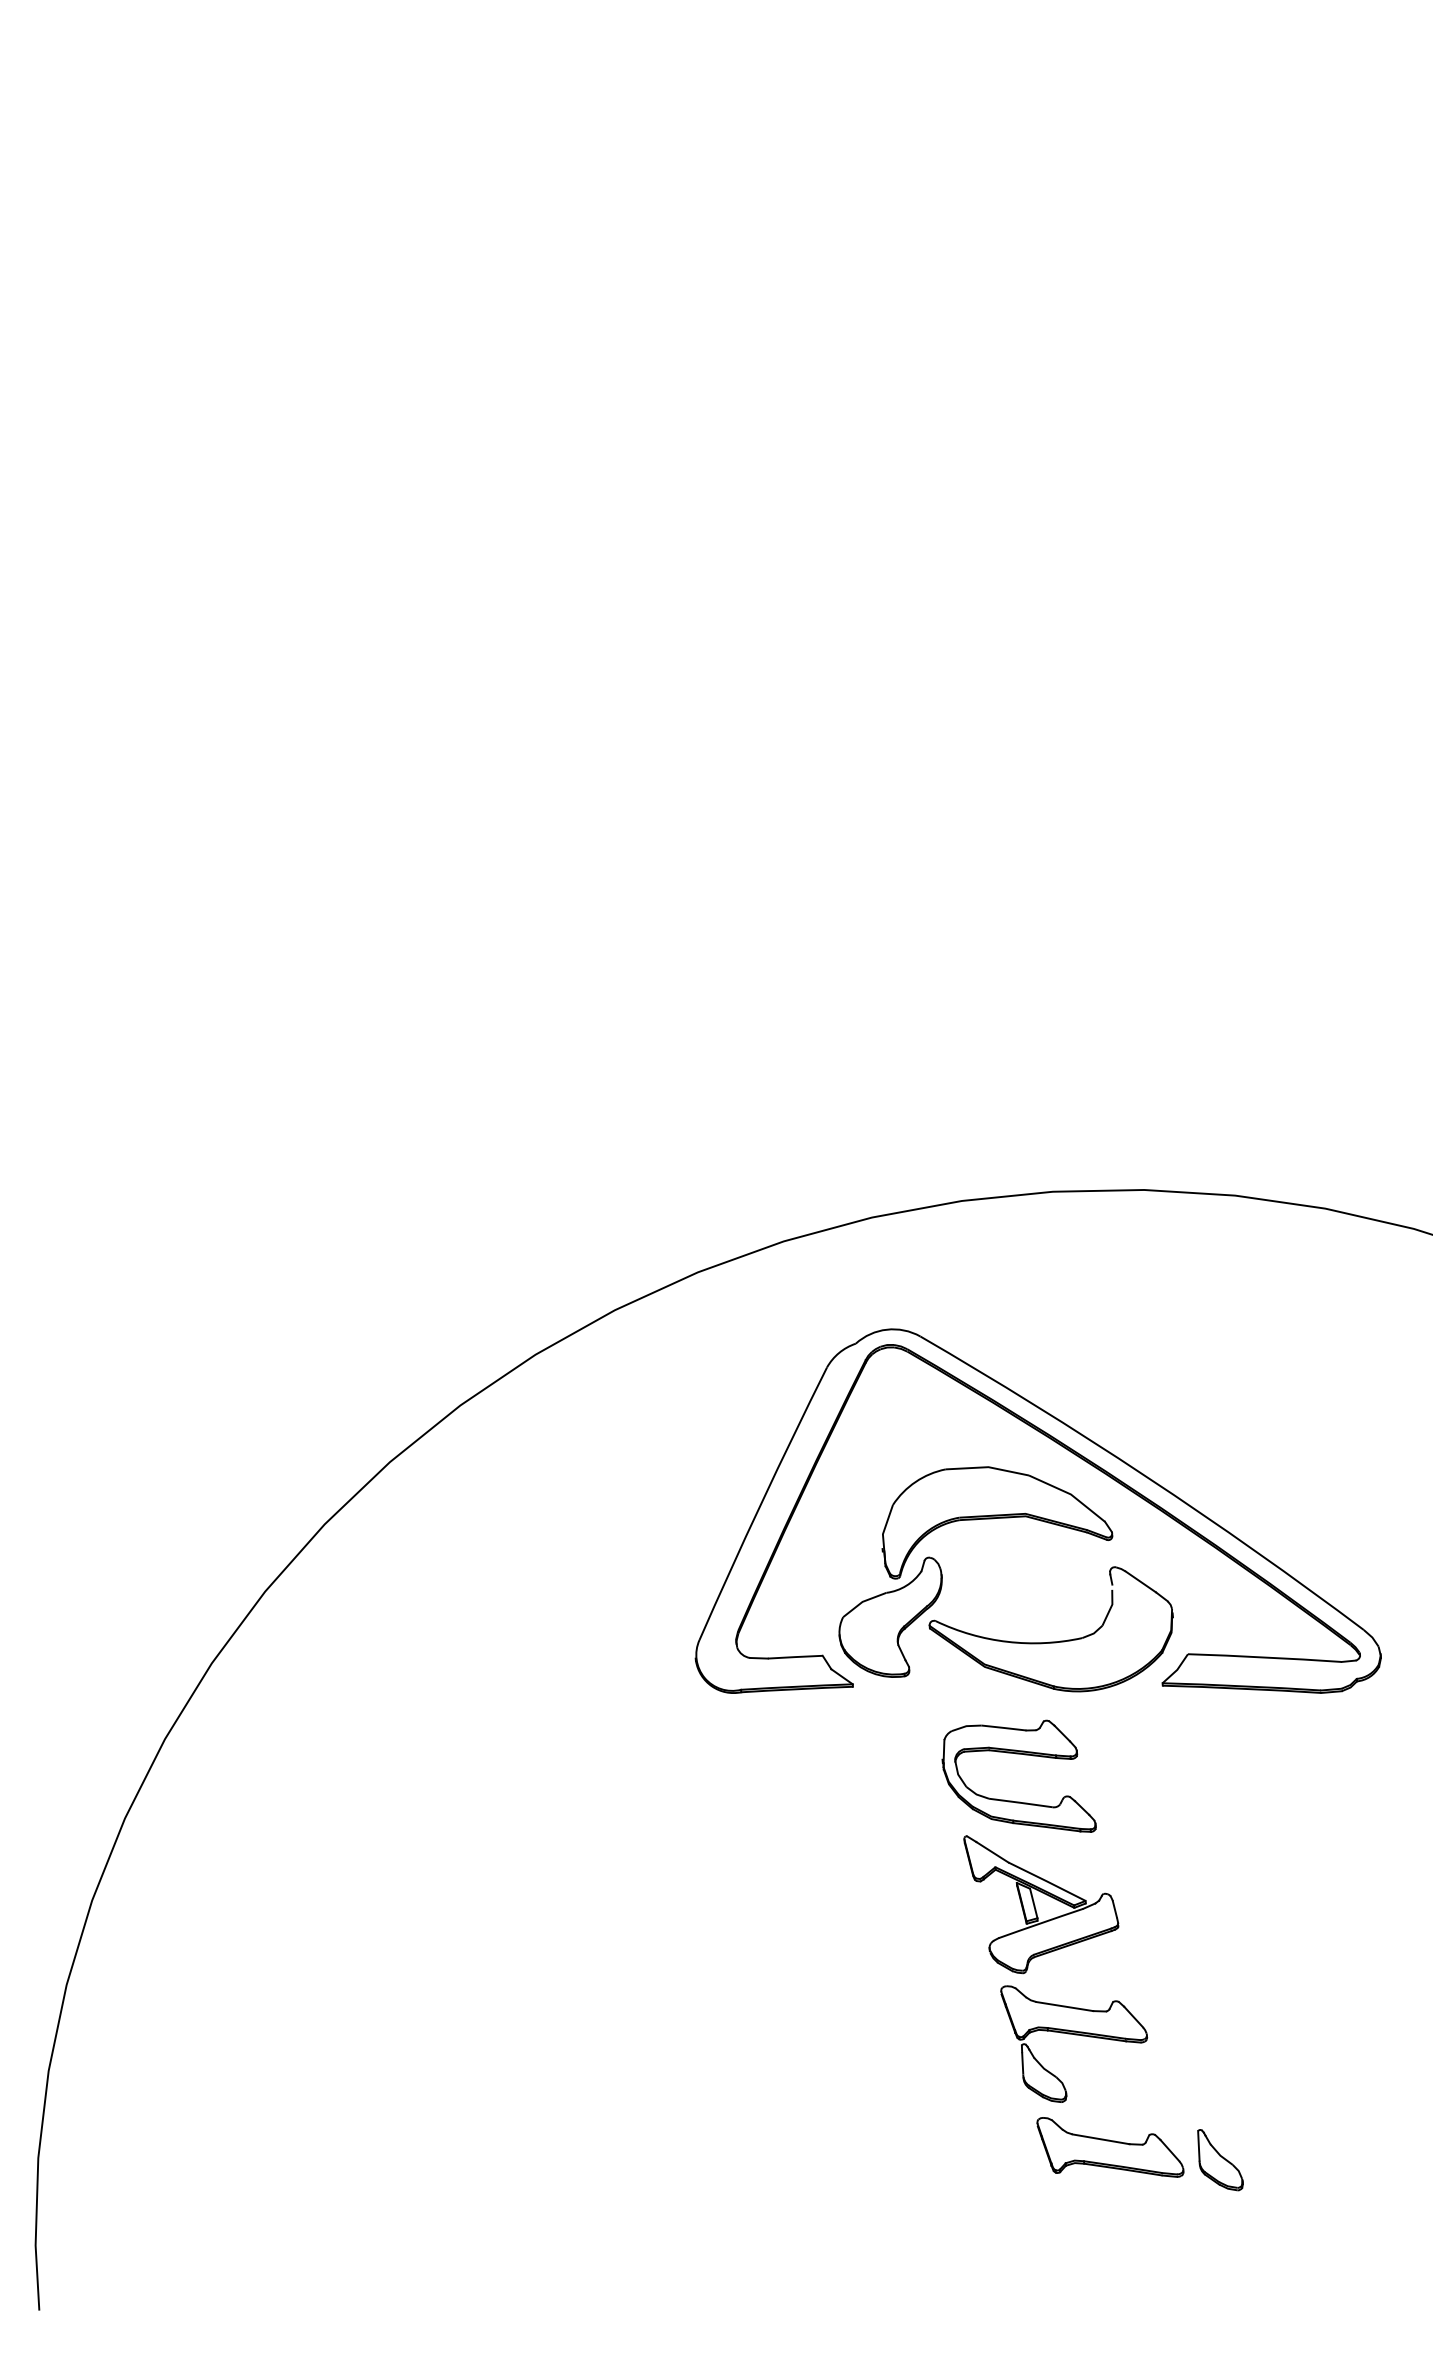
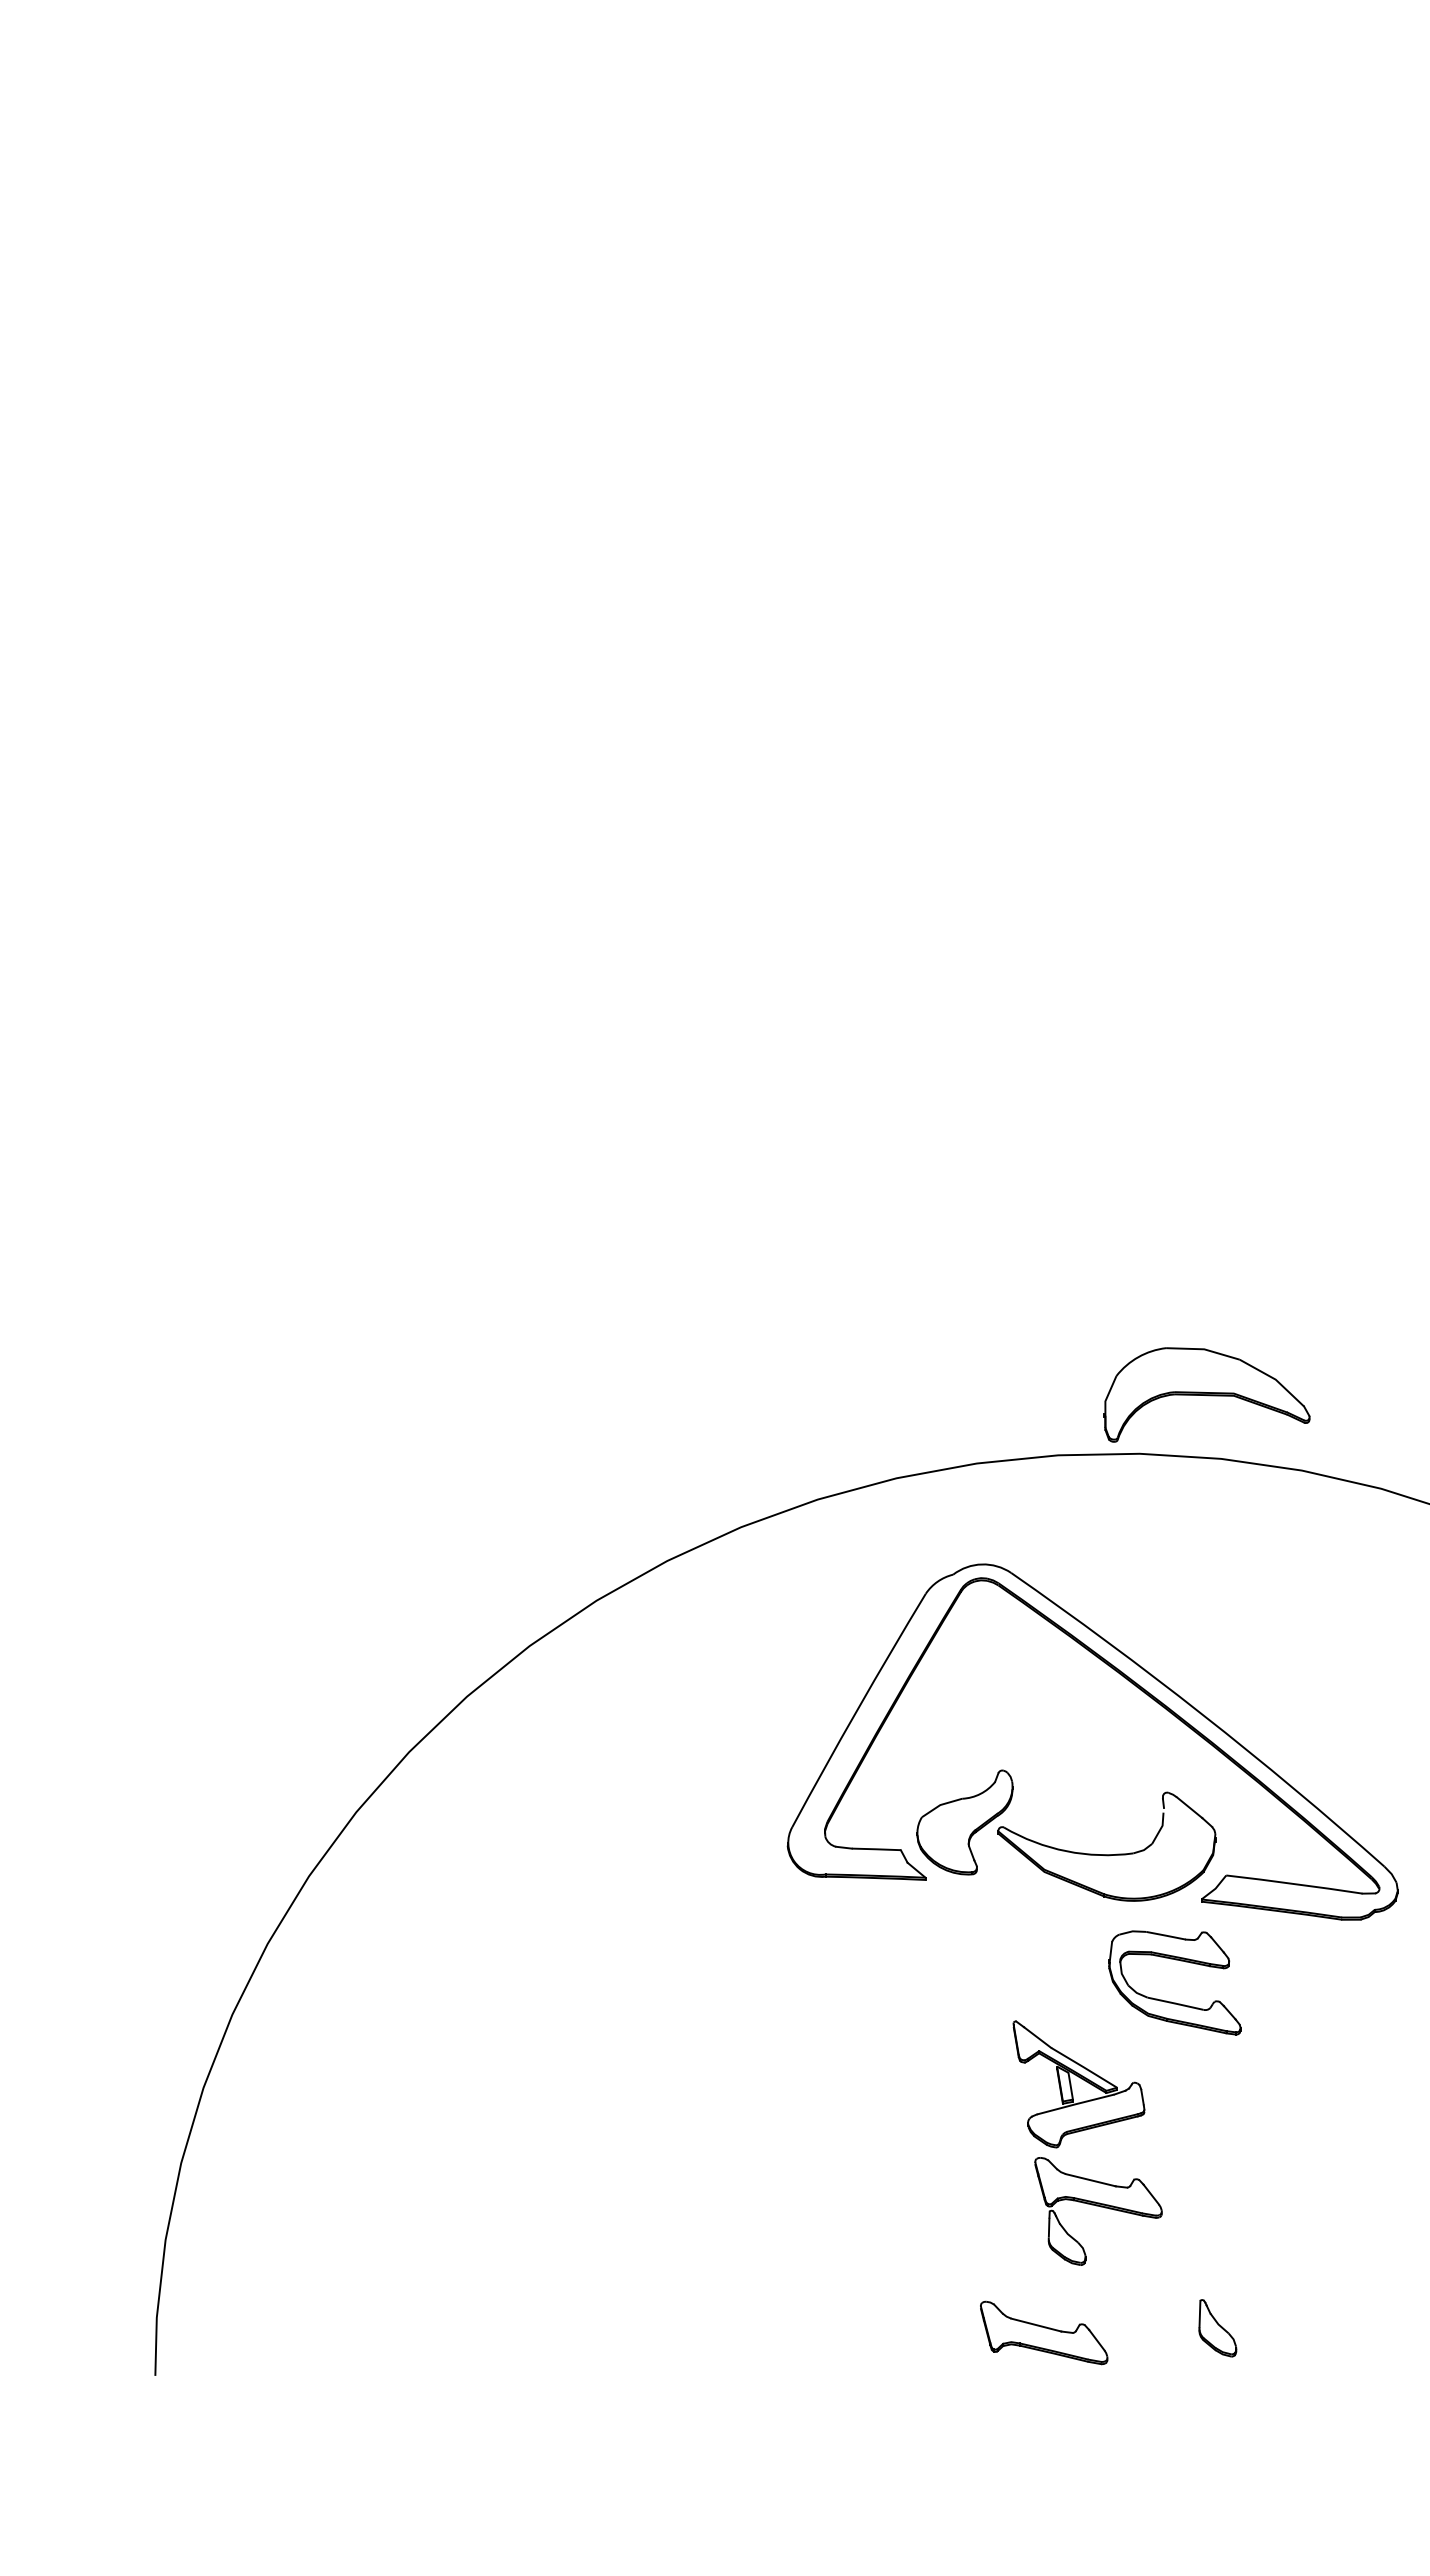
part: (995, 1517) -> (1206, 1394), moved
part: (1016, 1800) -> (1171, 2001), moved
part: (1110, 2146) -> (1044, 2332), moved

